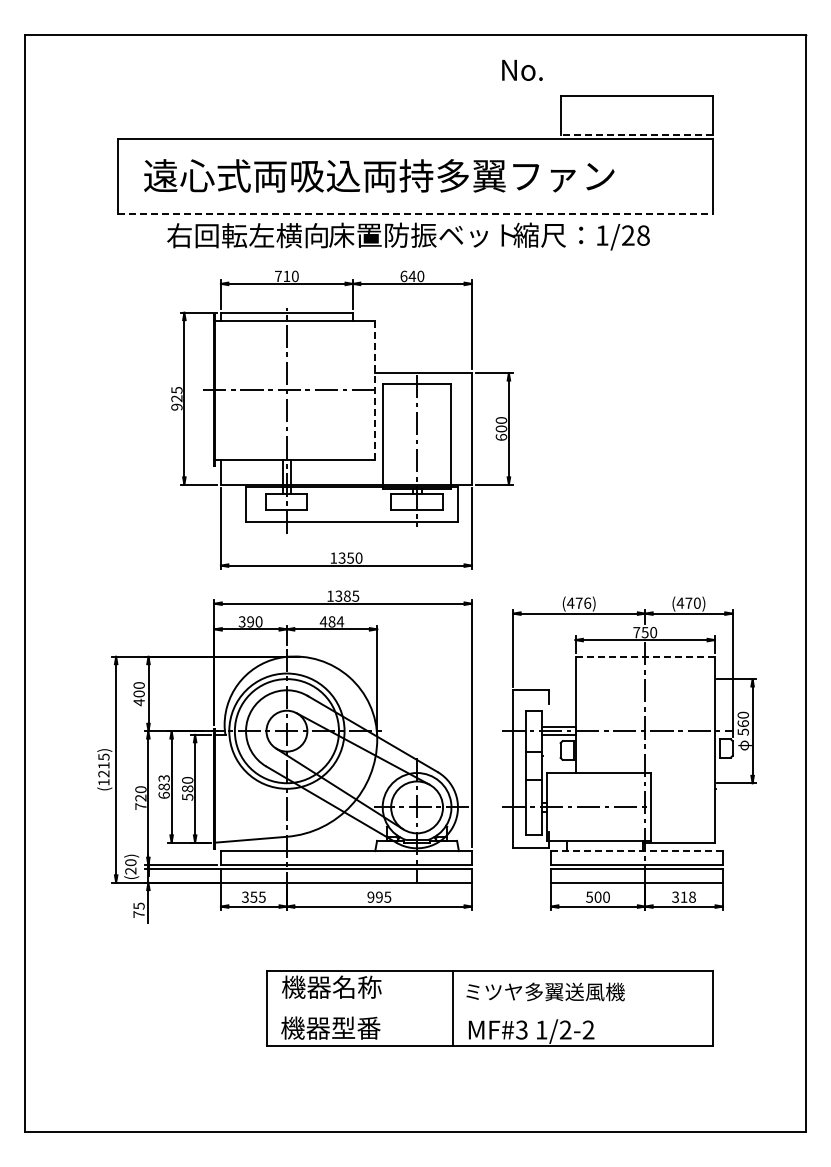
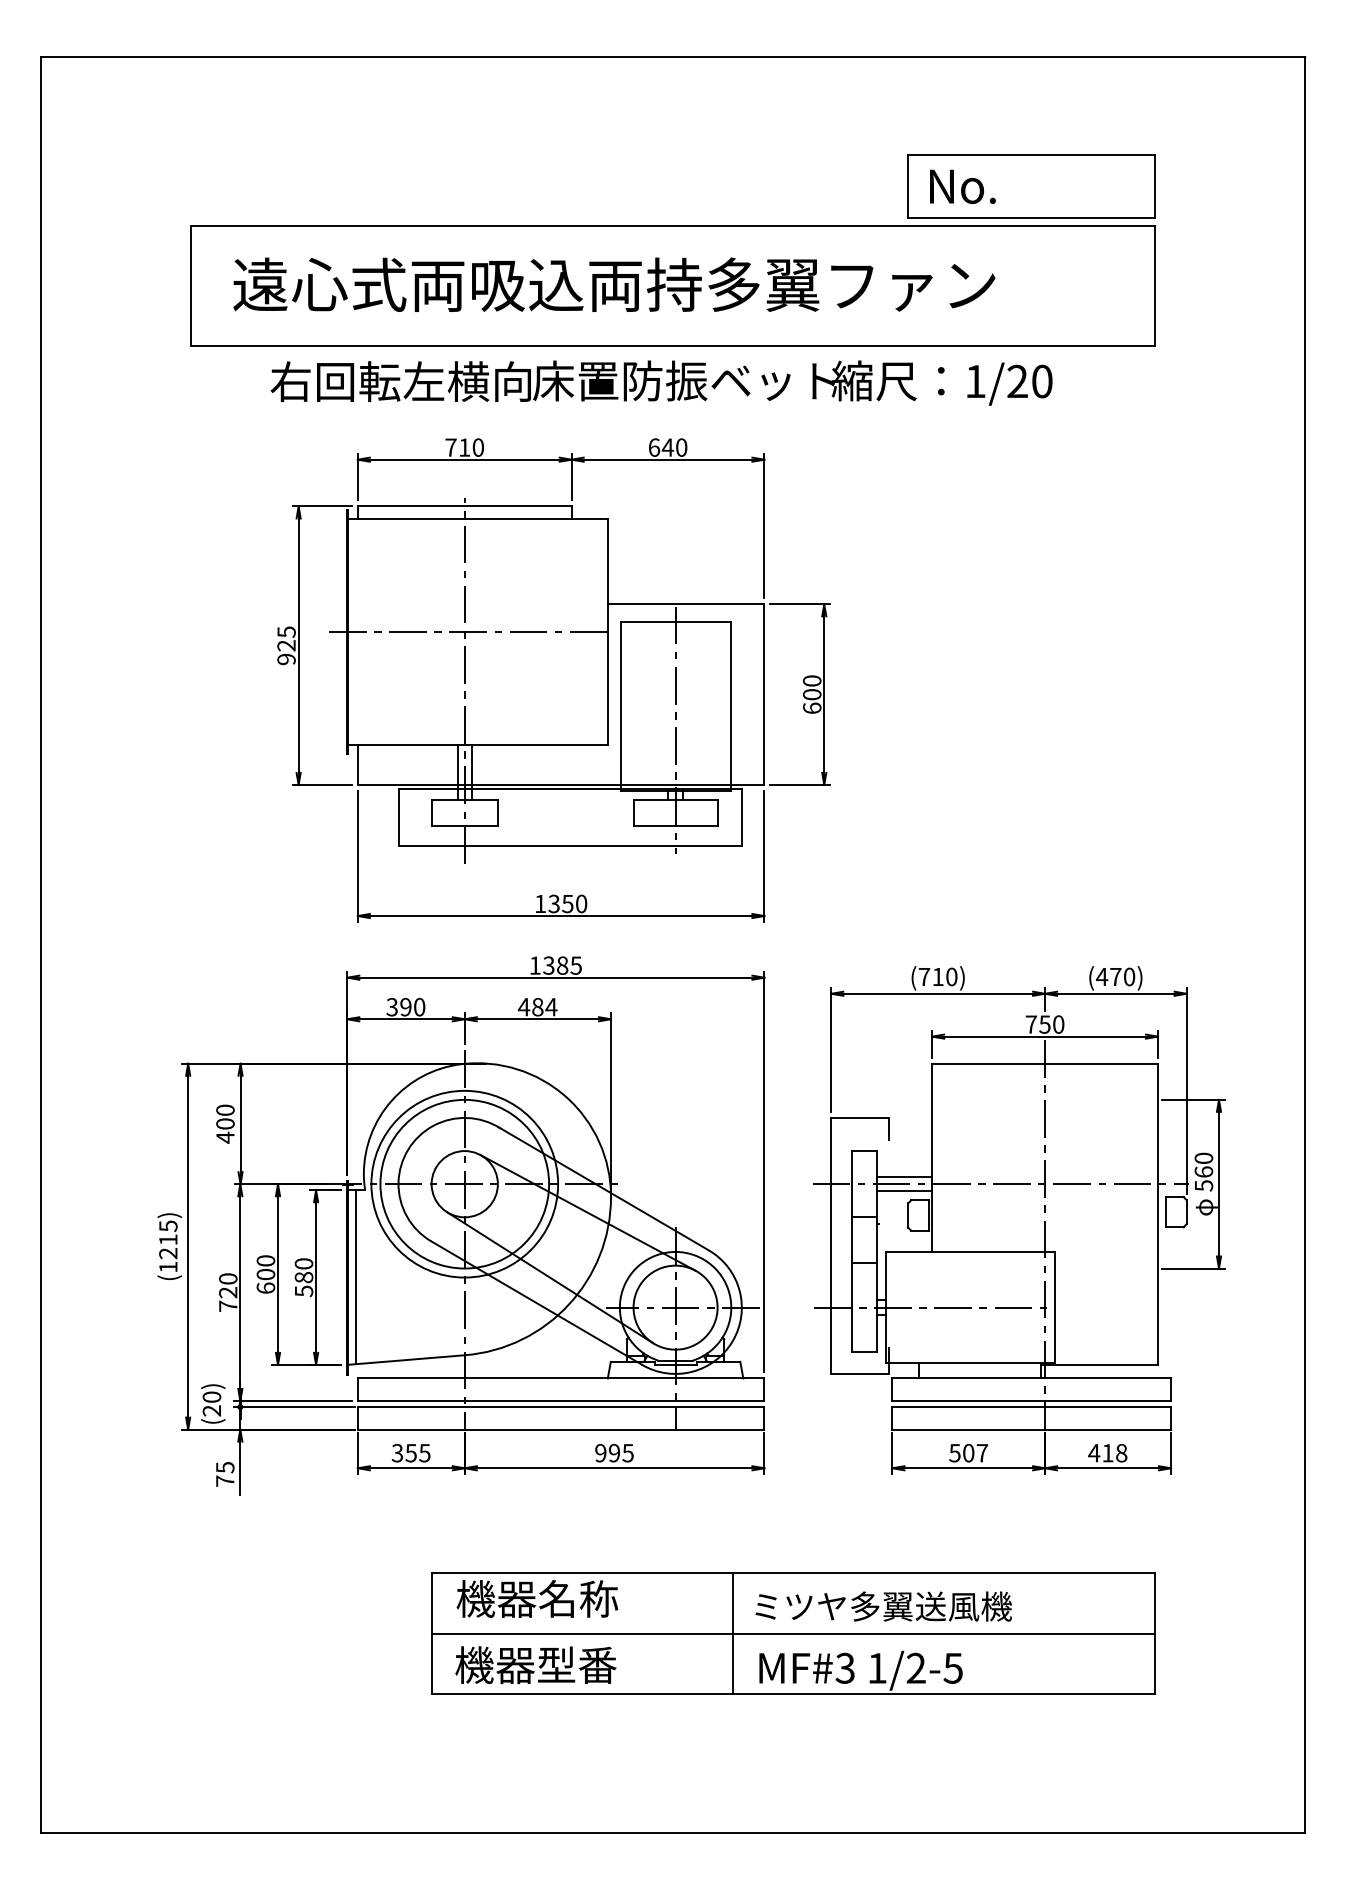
text: (522, 70) -> (962, 186), moved
line: (636, 134) -> (1030, 217), dashed -> solid
line: (415, 213) -> (673, 345), dashed -> solid
text: (643, 235) -> (1042, 381), 1/28 -> 1/20
line: (375, 390) -> (608, 632), dashed -> solid
text: (579, 602) -> (938, 975), (476) -> (710)
line: (645, 656) -> (1045, 1063), dashed -> solid
text: (163, 782) -> (264, 1267), 683 -> 600
line: (220, 788) -> (357, 1277), added
line: (636, 851) -> (1030, 1379), dashed -> solid
text: (606, 896) -> (982, 1451), 500 -> 507
text: (675, 896) -> (1094, 1451), 318 -> 418
line: (489, 1008) -> (792, 1633), added
text: (588, 1029) -> (953, 1667), 1/2-2 -> 1/2-5

